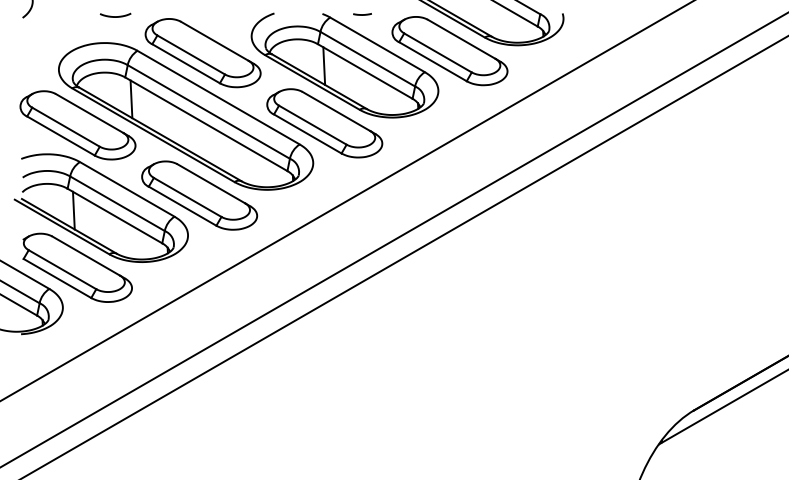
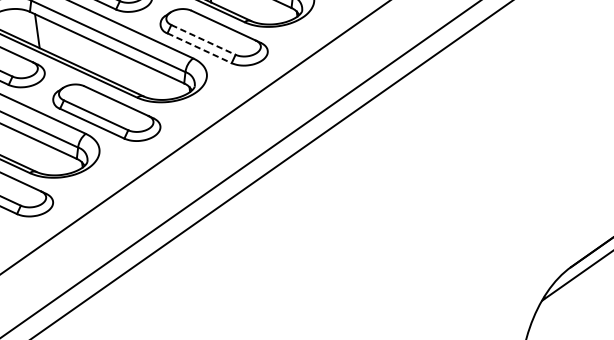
line: (313, 125) -> (204, 40), solid -> dashed
line: (308, 134) -> (200, 48), solid -> dashed

